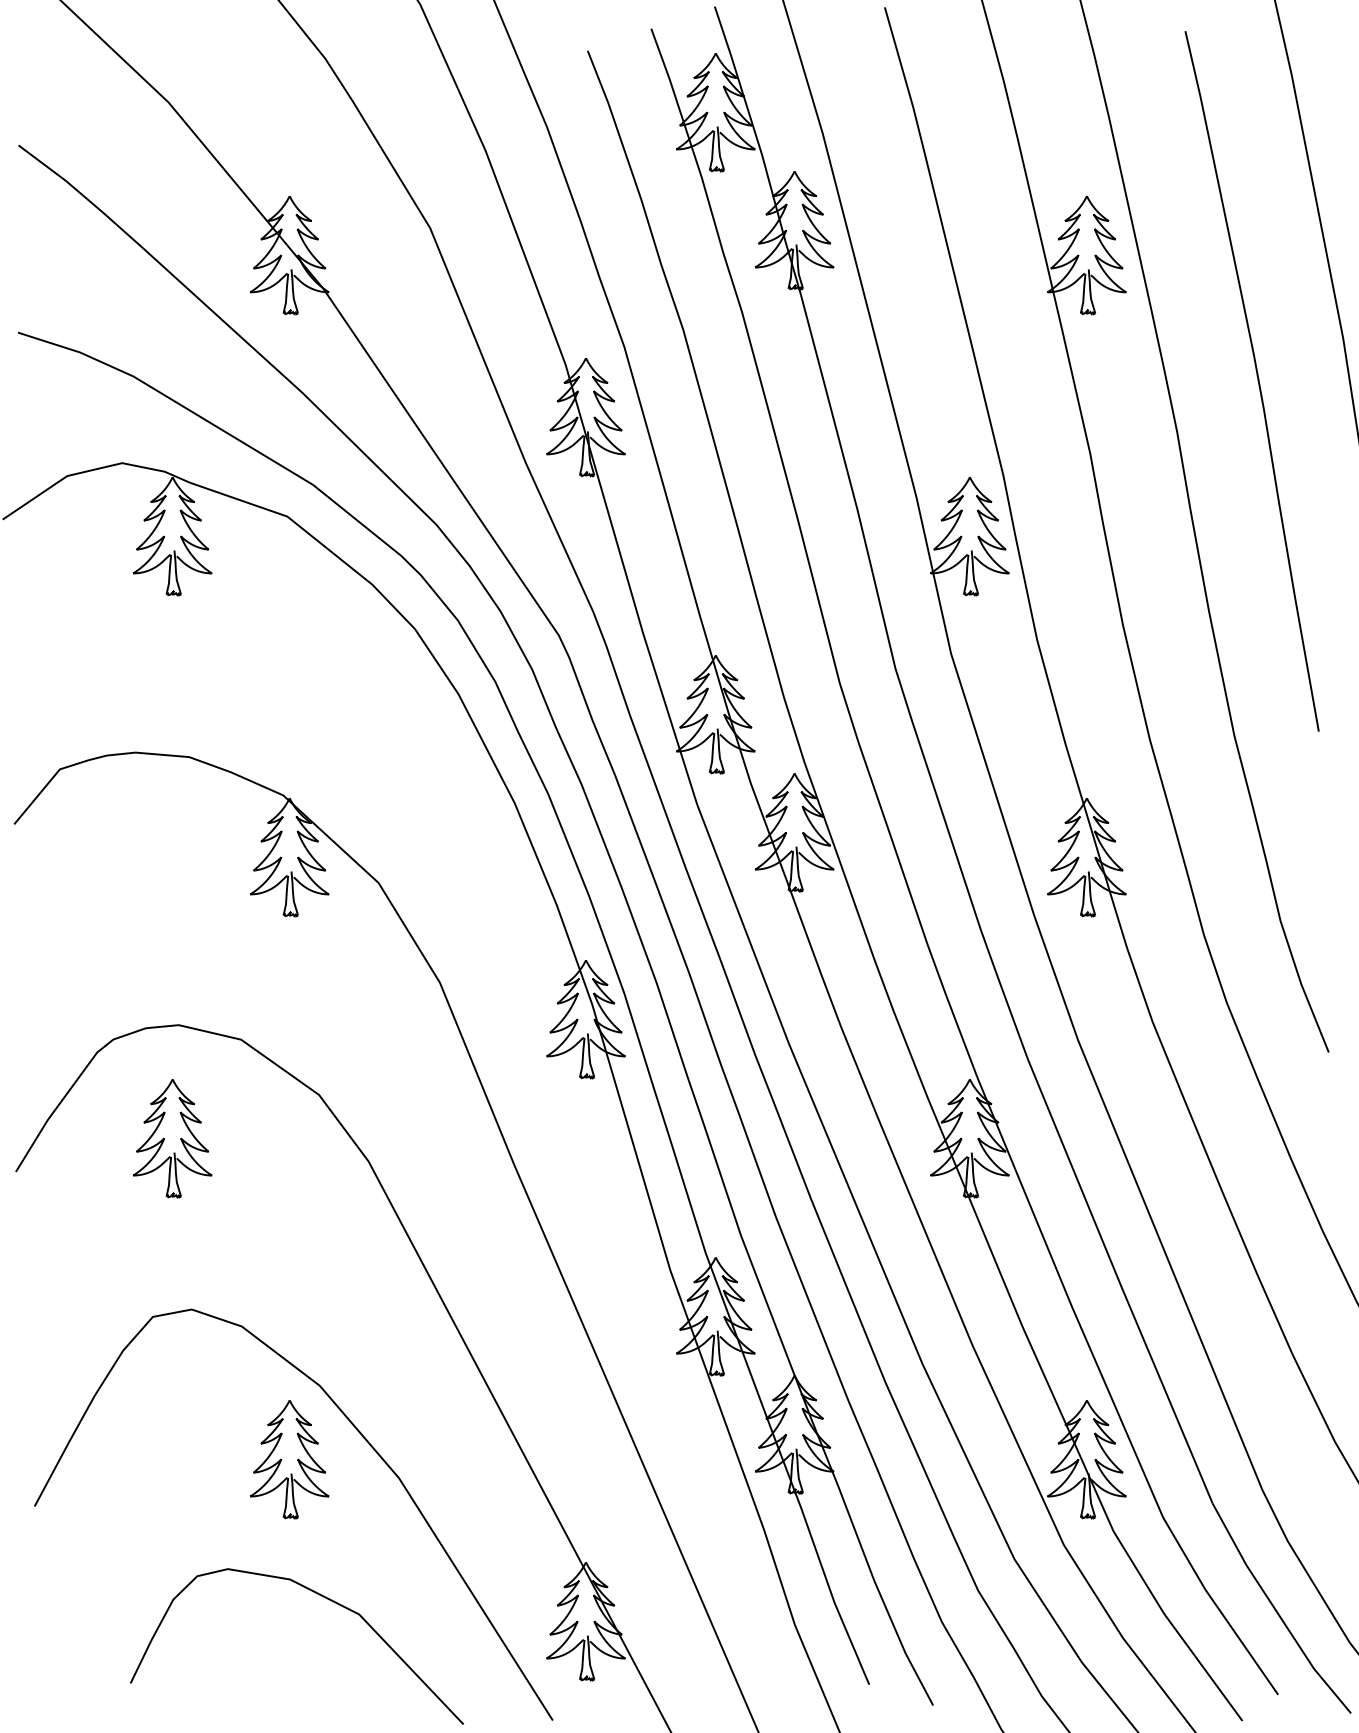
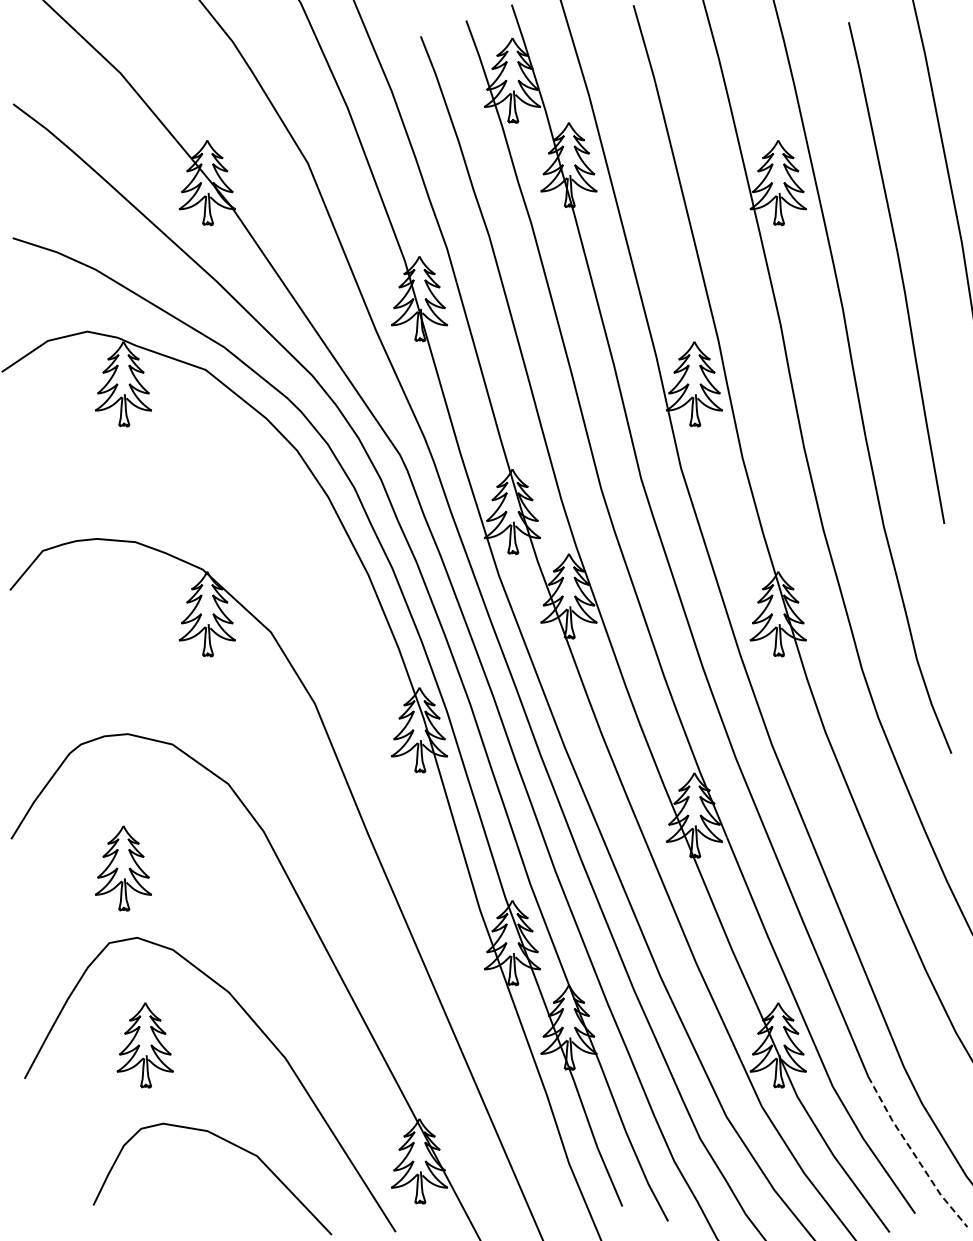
part: (172, 1138) -> (123, 868), moved
part: (288, 1459) -> (144, 1045), moved
line: (1277, 1612) -> (914, 1154), solid -> dashed

